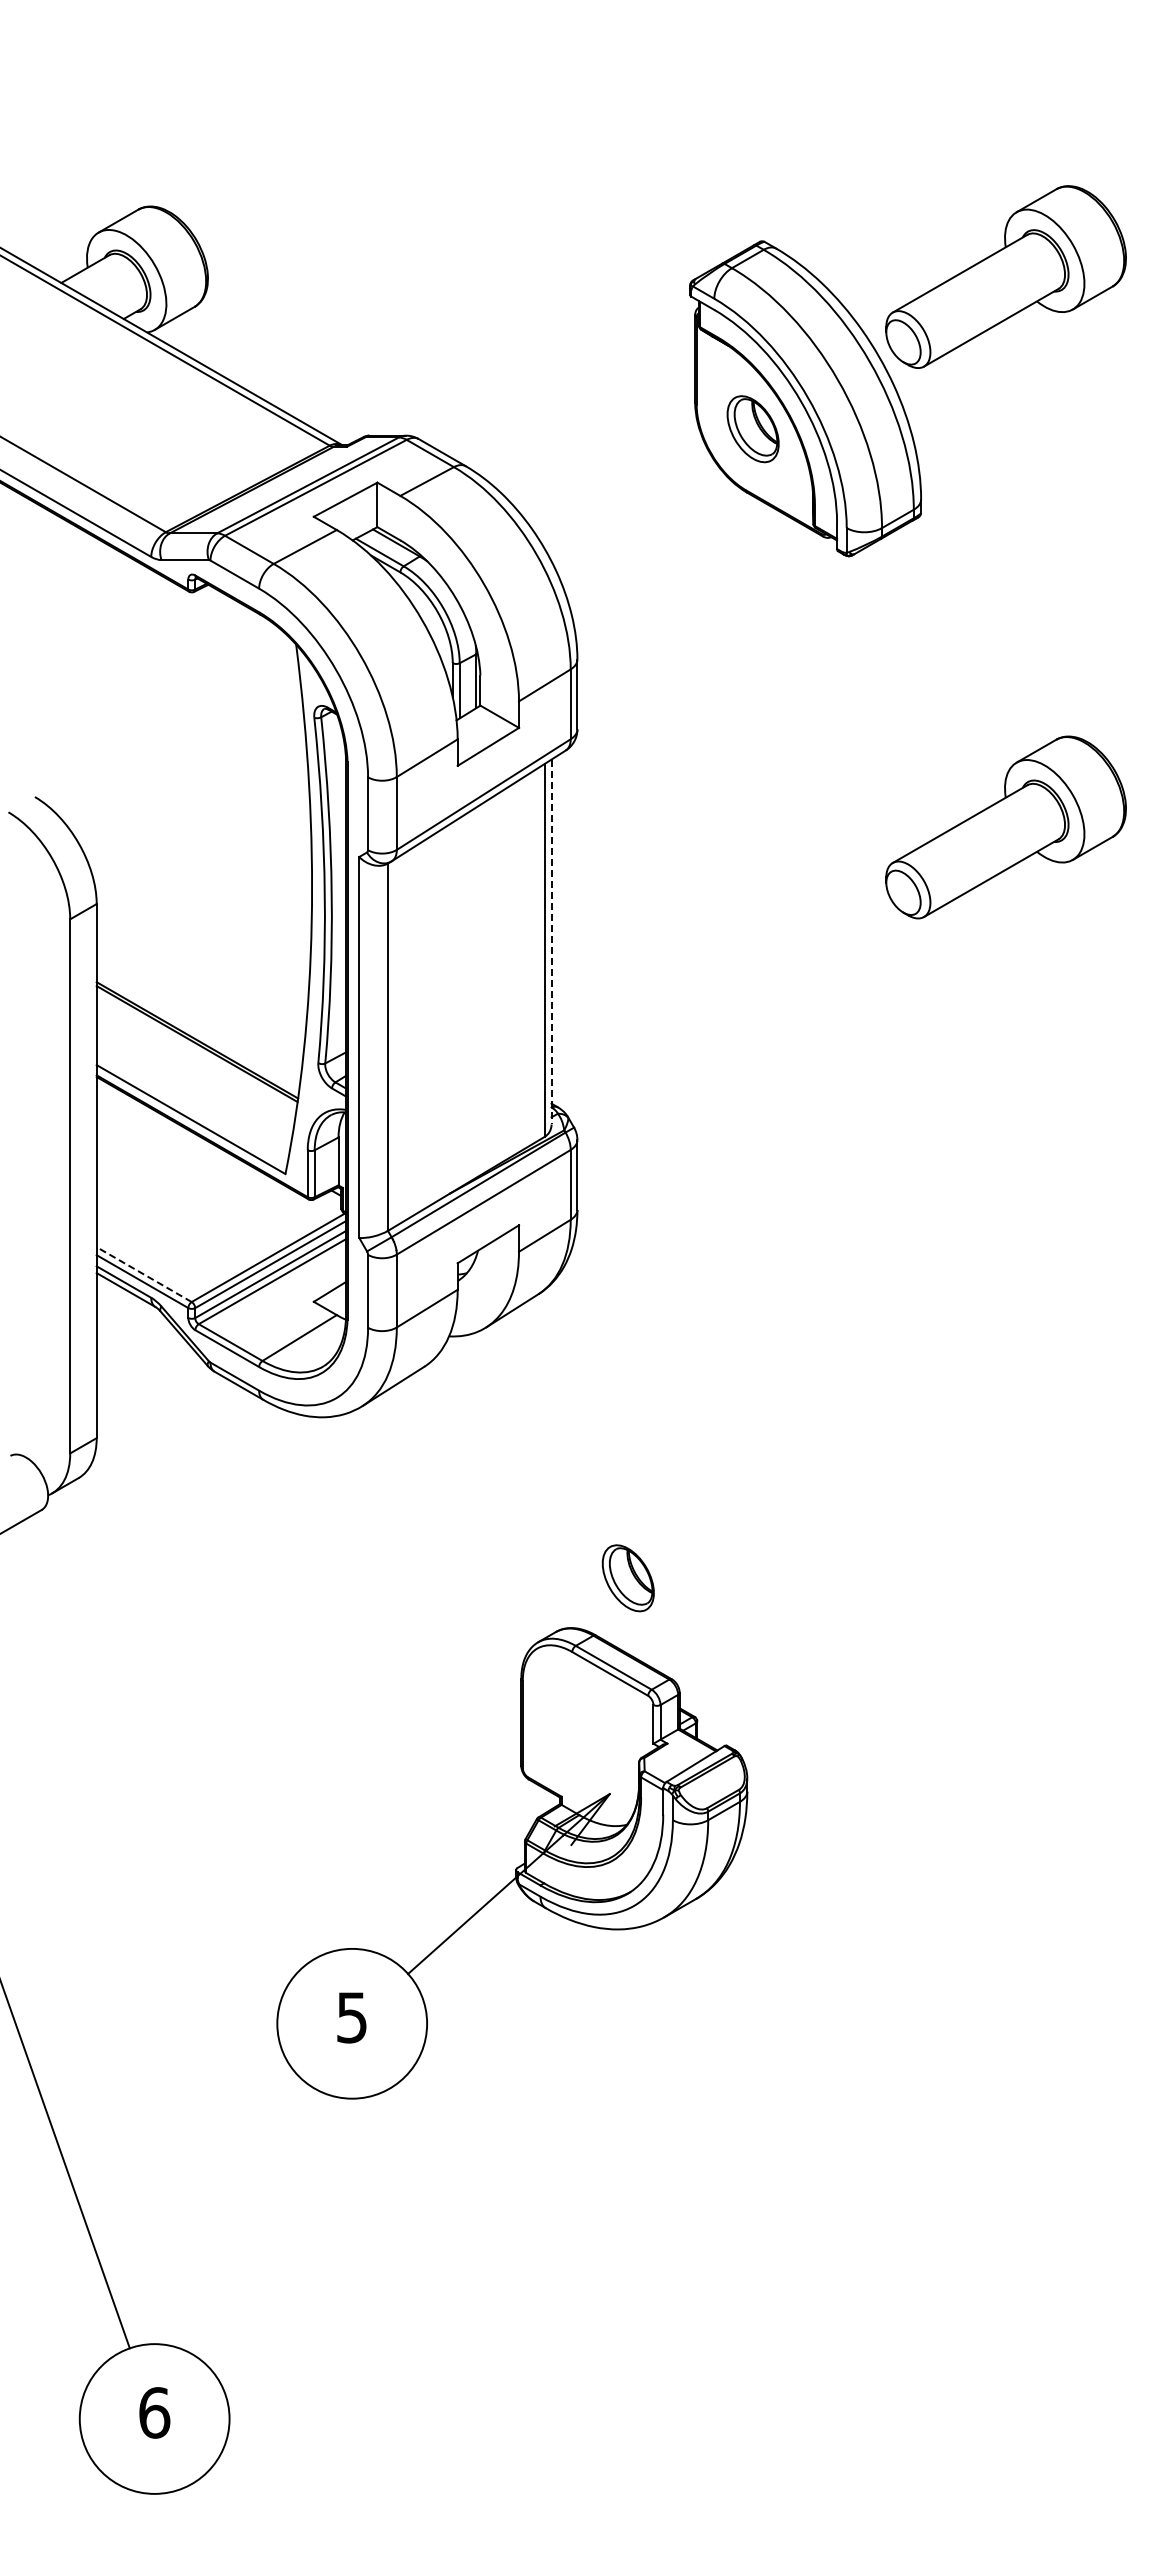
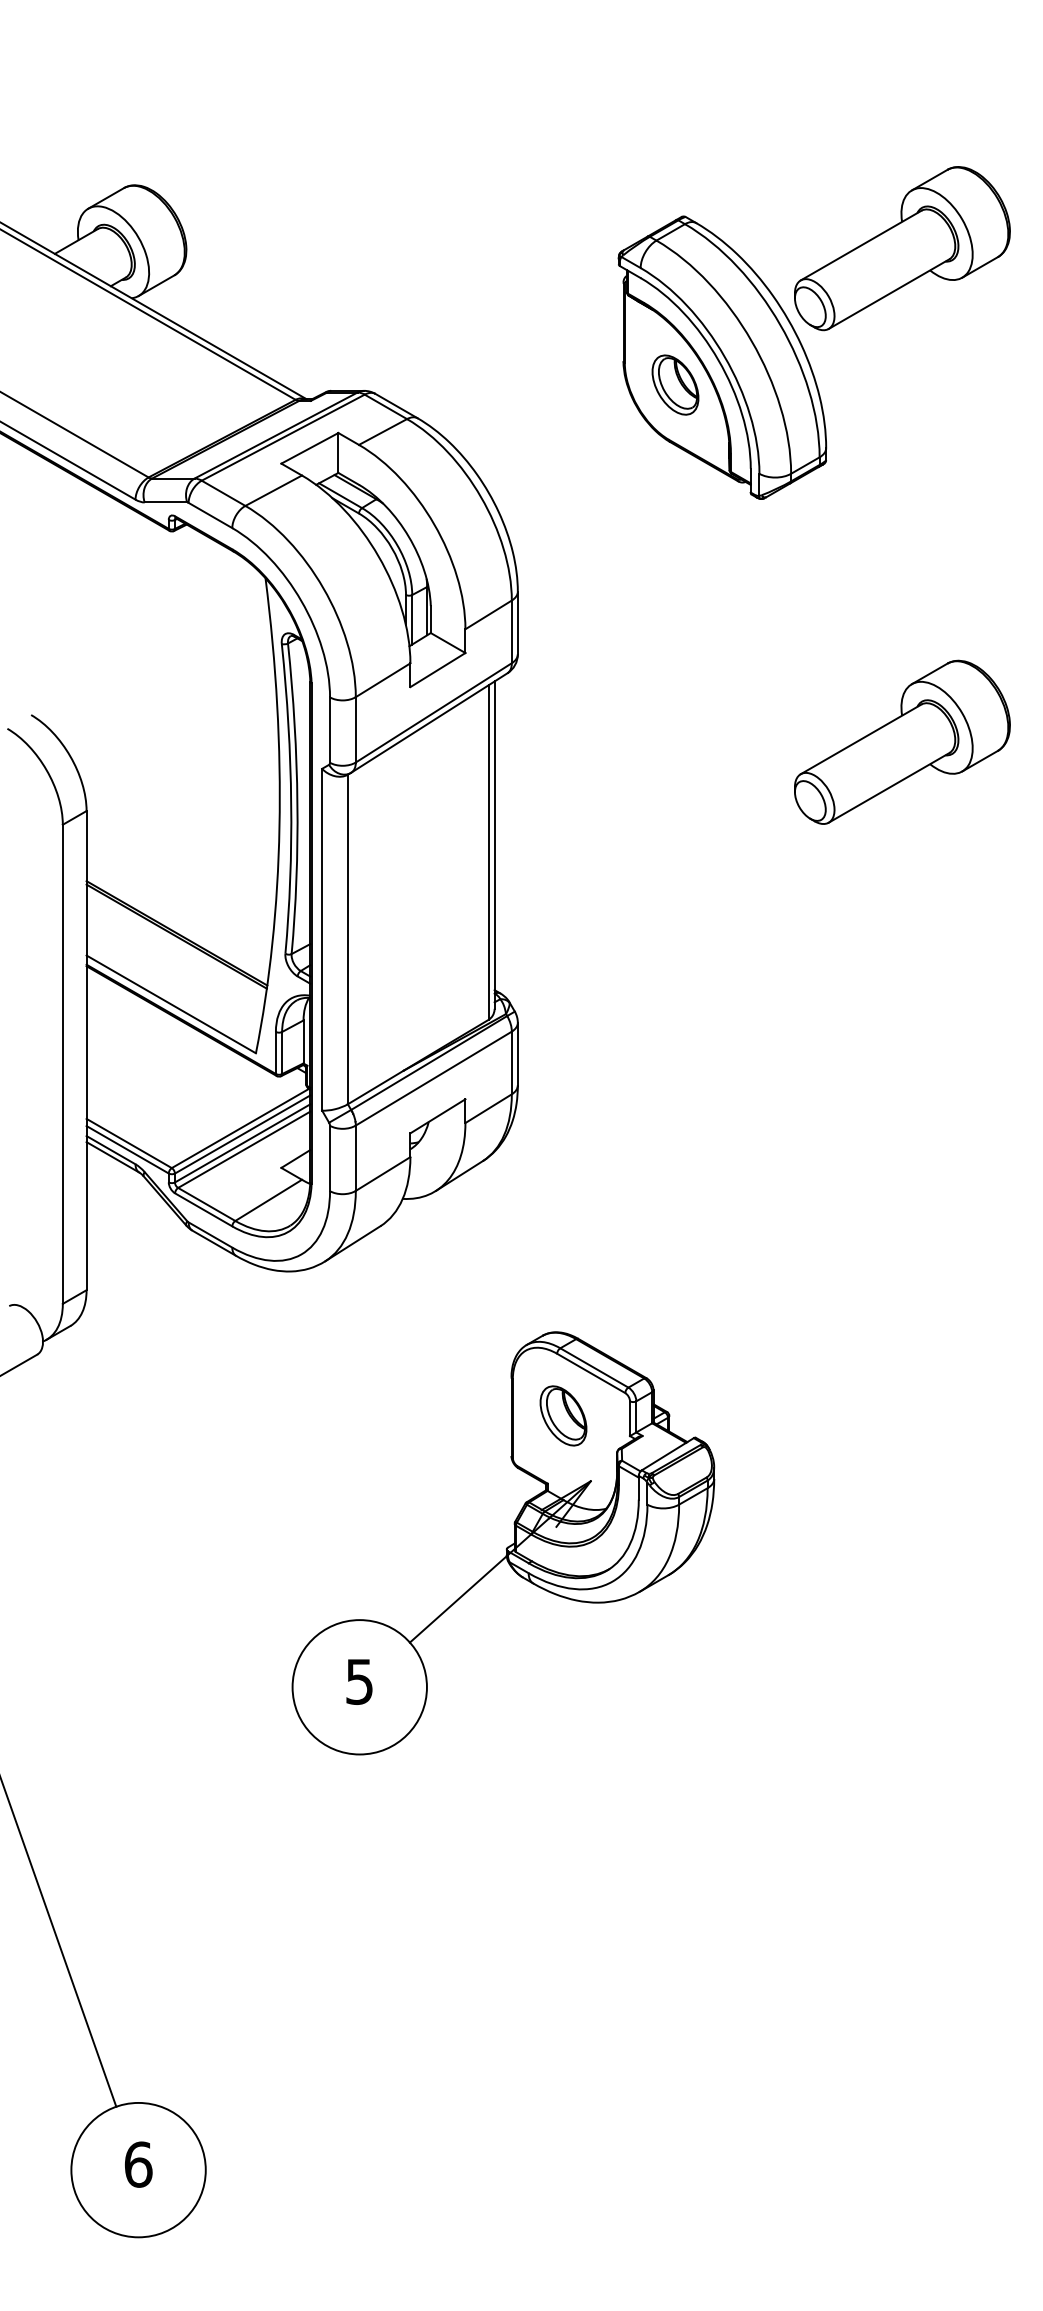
line: (551, 942) -> (494, 845), dashed -> solid
line: (144, 1274) -> (129, 1143), dashed -> solid
part: (512, 1863) -> (503, 1543), moved

